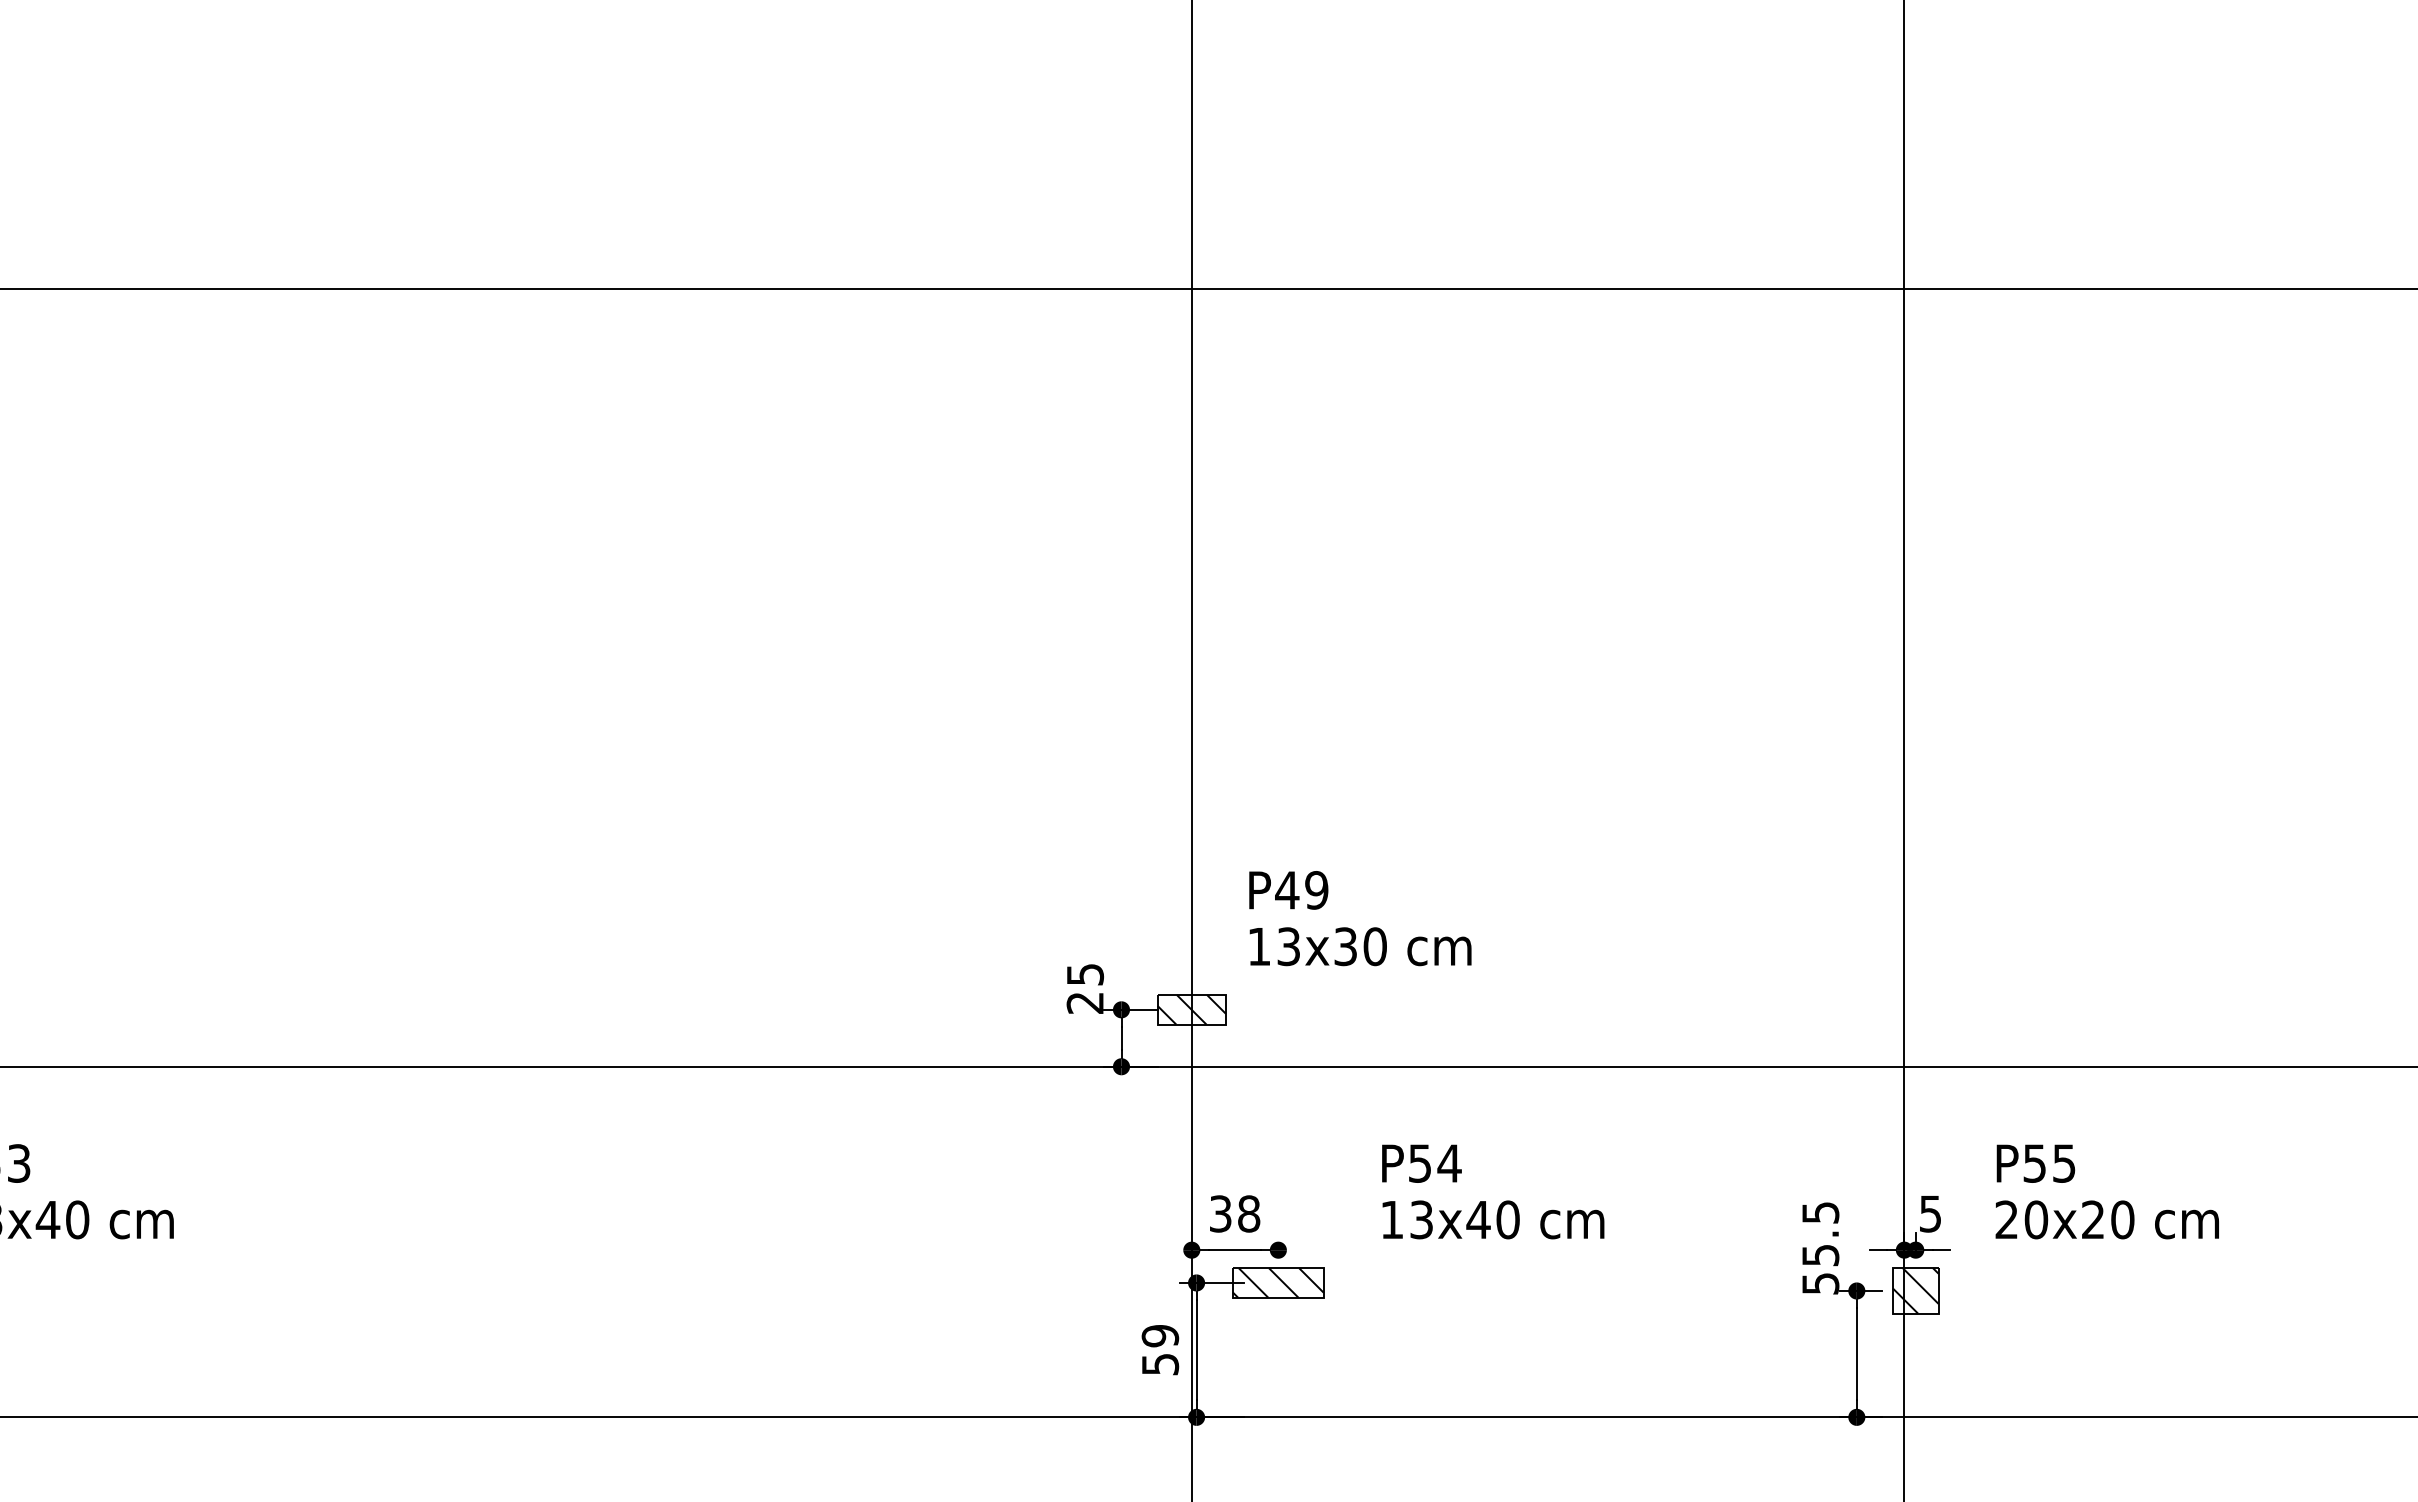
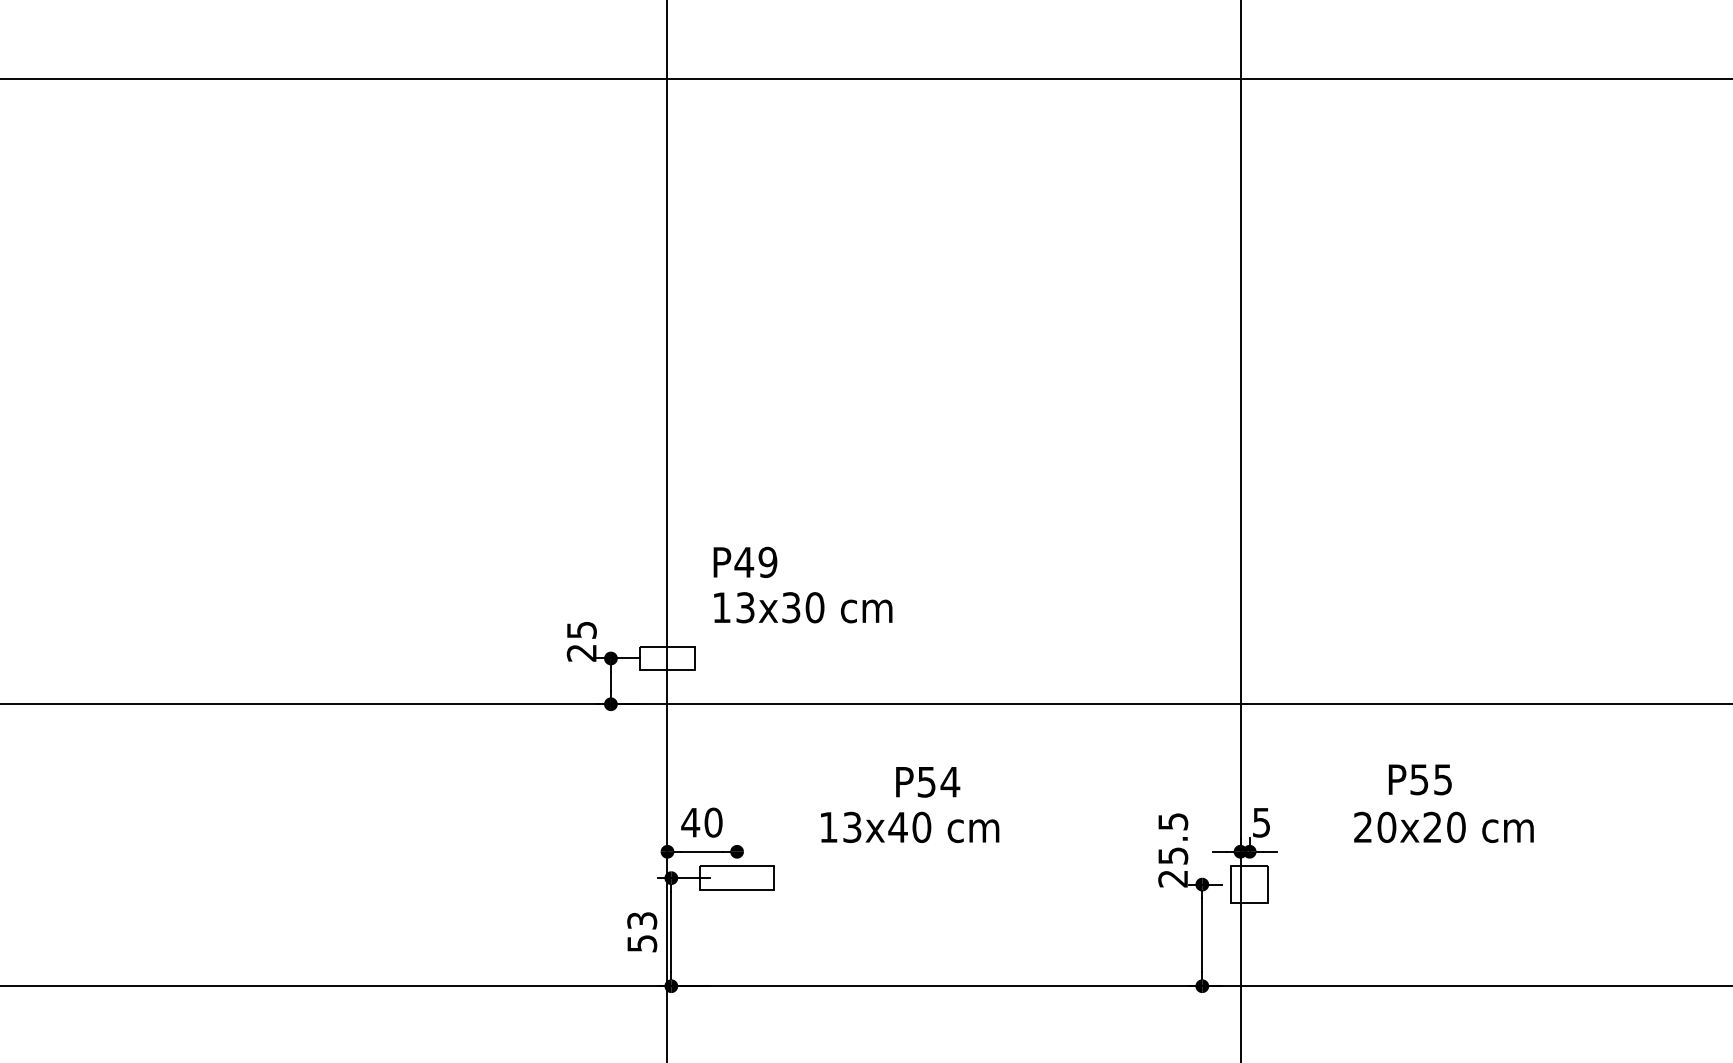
hatch: (1191, 1009) -> (667, 658), removed
text: (1421, 1163) -> (927, 782), moved
text: (2035, 1163) -> (1419, 779), moved
text: (1234, 1213) -> (701, 822), 38 -> 40
text: (2106, 1219) -> (1443, 827), moved
hatch: (1277, 1282) -> (736, 877), removed
text: (1820, 1283) -> (1173, 878), 55.5 -> 25.5
hatch: (1915, 1290) -> (1249, 884), removed
text: (1159, 1336) -> (641, 921), 59 -> 53

